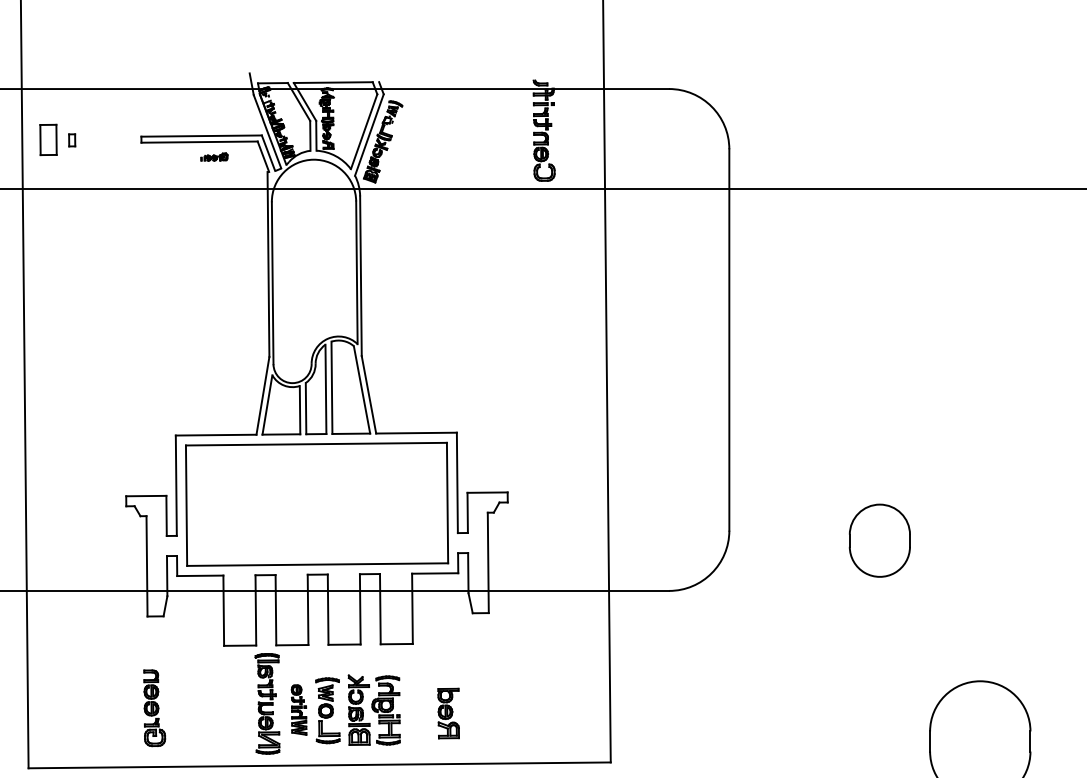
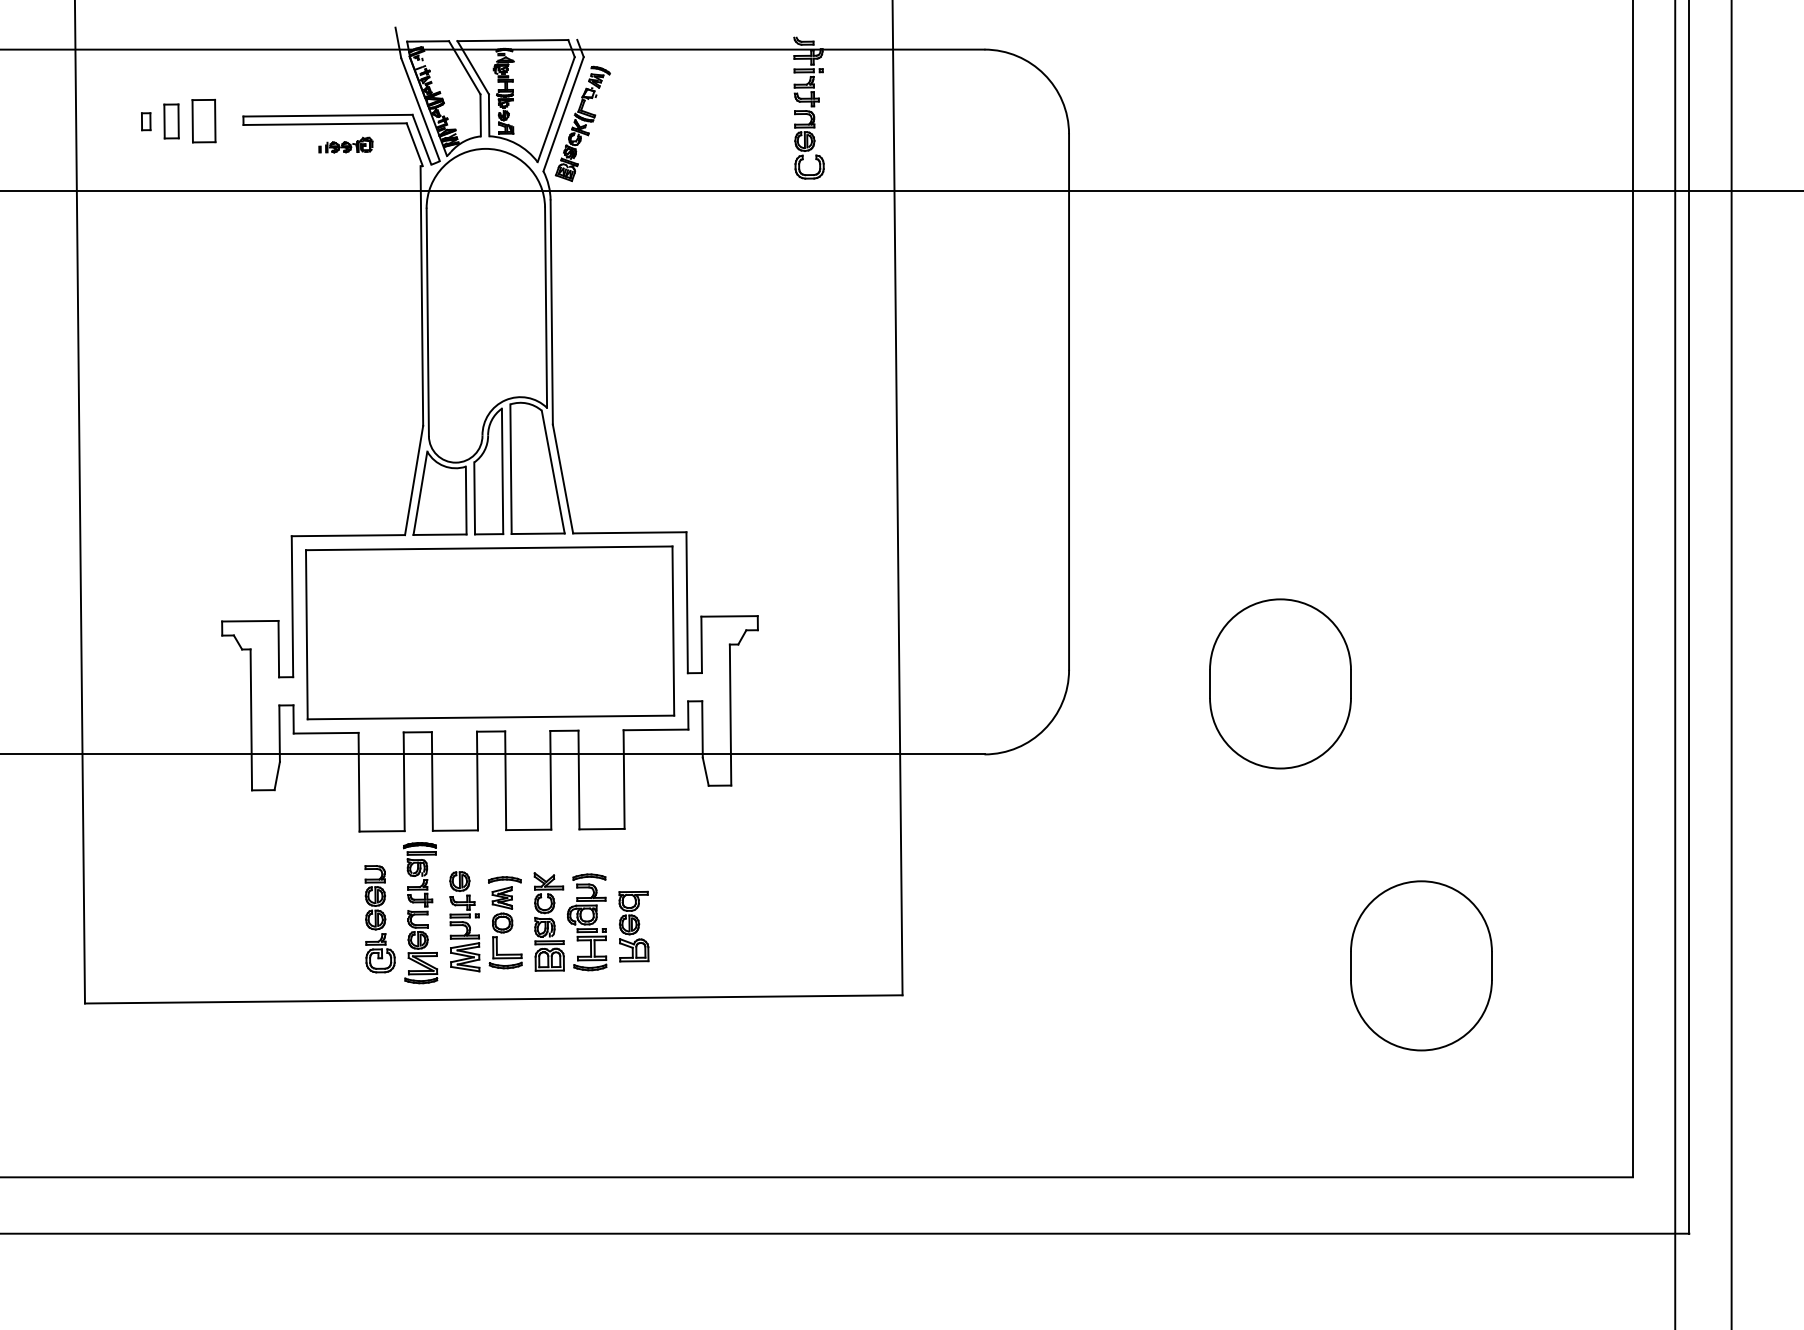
part: (48, 139) -> (203, 120), moved
part: (90, 140) -> (171, 121), added
part: (214, 156) -> (345, 144), size x1.43
part: (879, 540) -> (1280, 683), size x1.67
part: (154, 708) -> (379, 919), moved
part: (298, 709) -> (464, 921), size x1.43
part: (448, 713) -> (633, 926), moved

